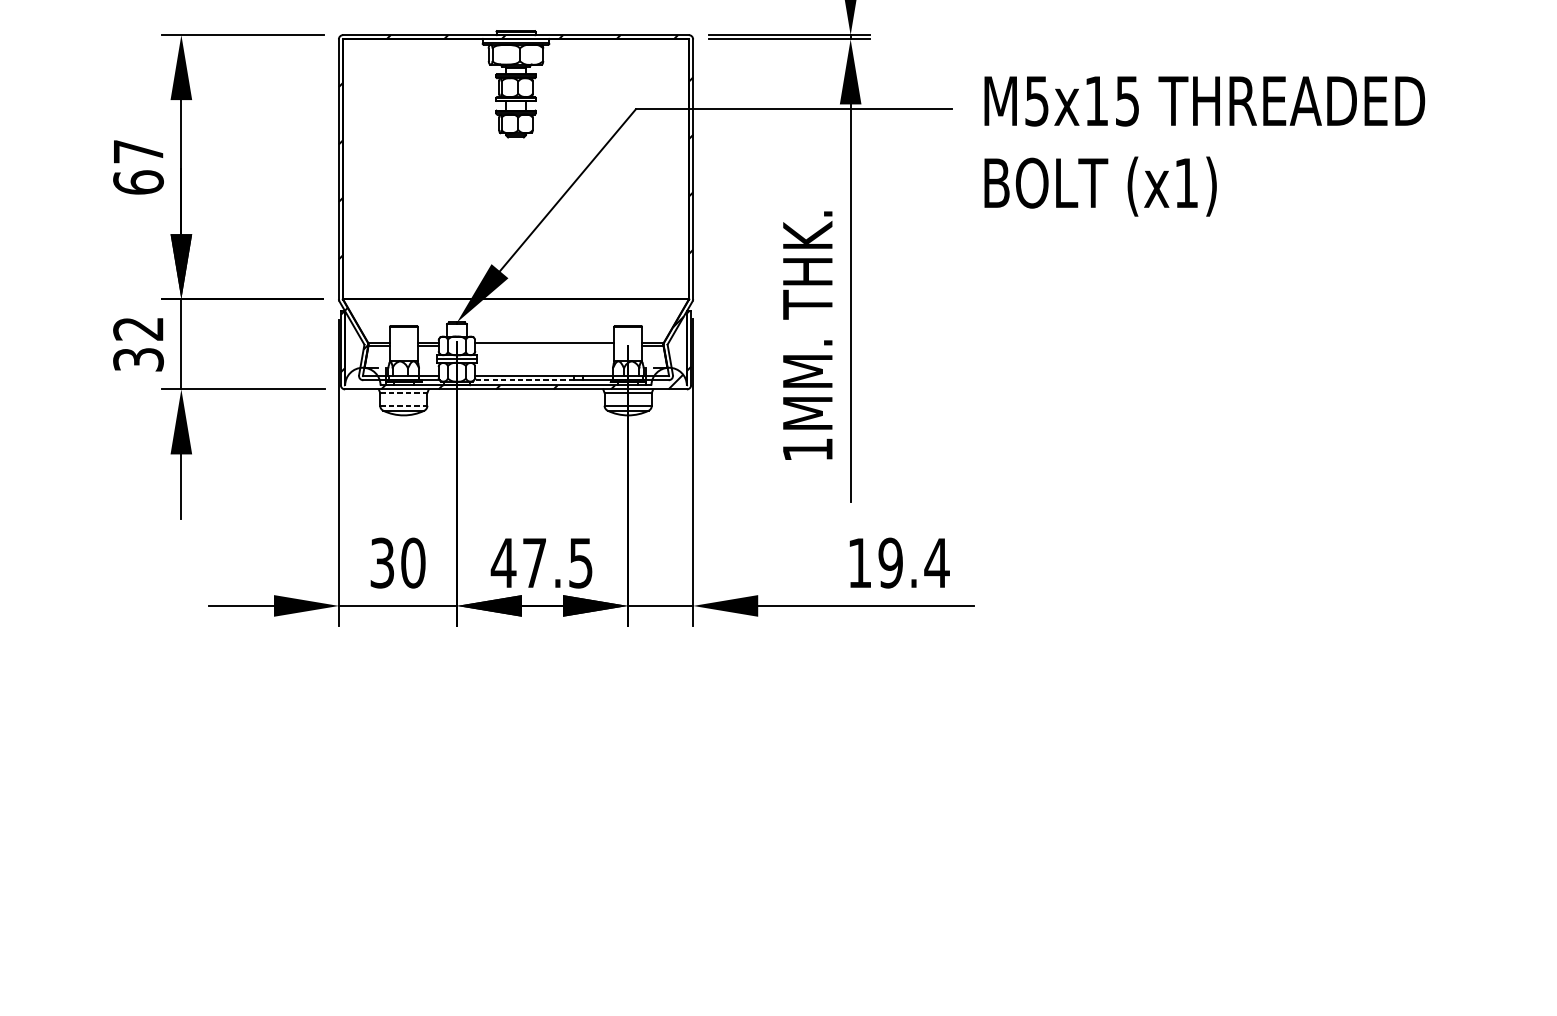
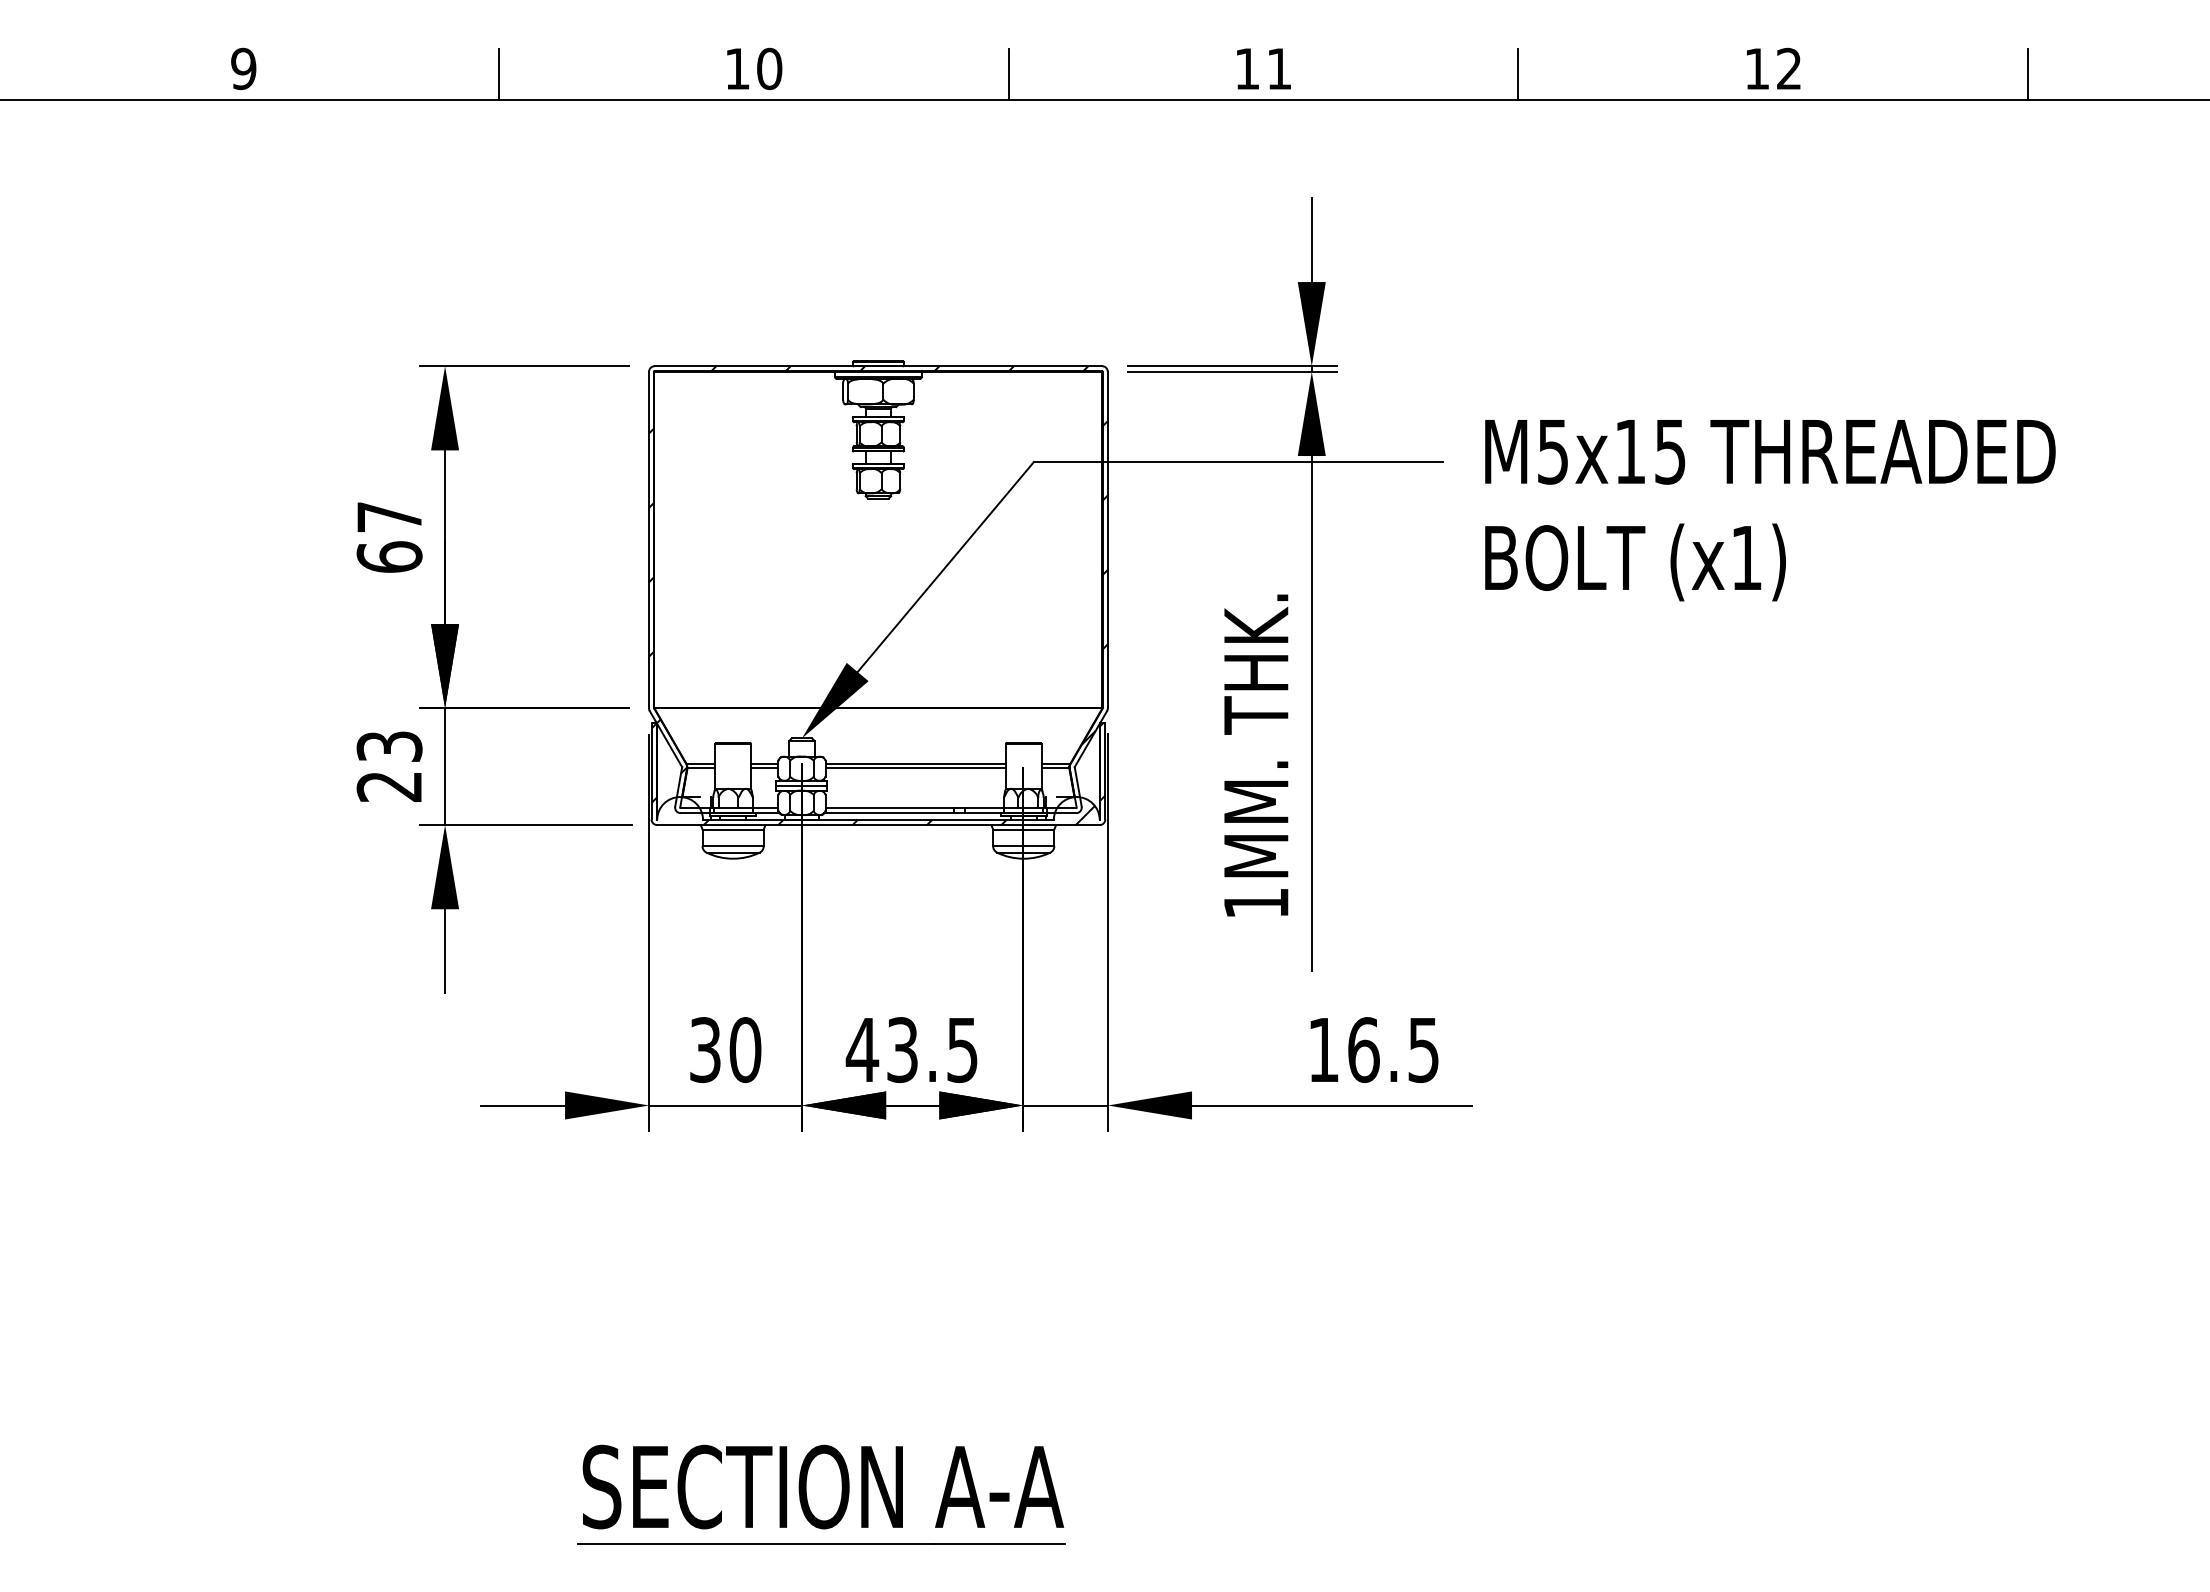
text: (138, 344) -> (389, 766), 32 -> 23
line: (544, 345) -> (915, 768), added
line: (524, 380) -> (889, 813), dashed -> solid
line: (404, 393) -> (733, 830), dashed -> solid
line: (404, 405) -> (733, 846), dashed -> solid
text: (534, 563) -> (902, 1050), 47.5 -> 43.5
text: (913, 563) -> (1393, 1050), 19.4 -> 16.5
part: (472, 906) -> (821, 1494), added

